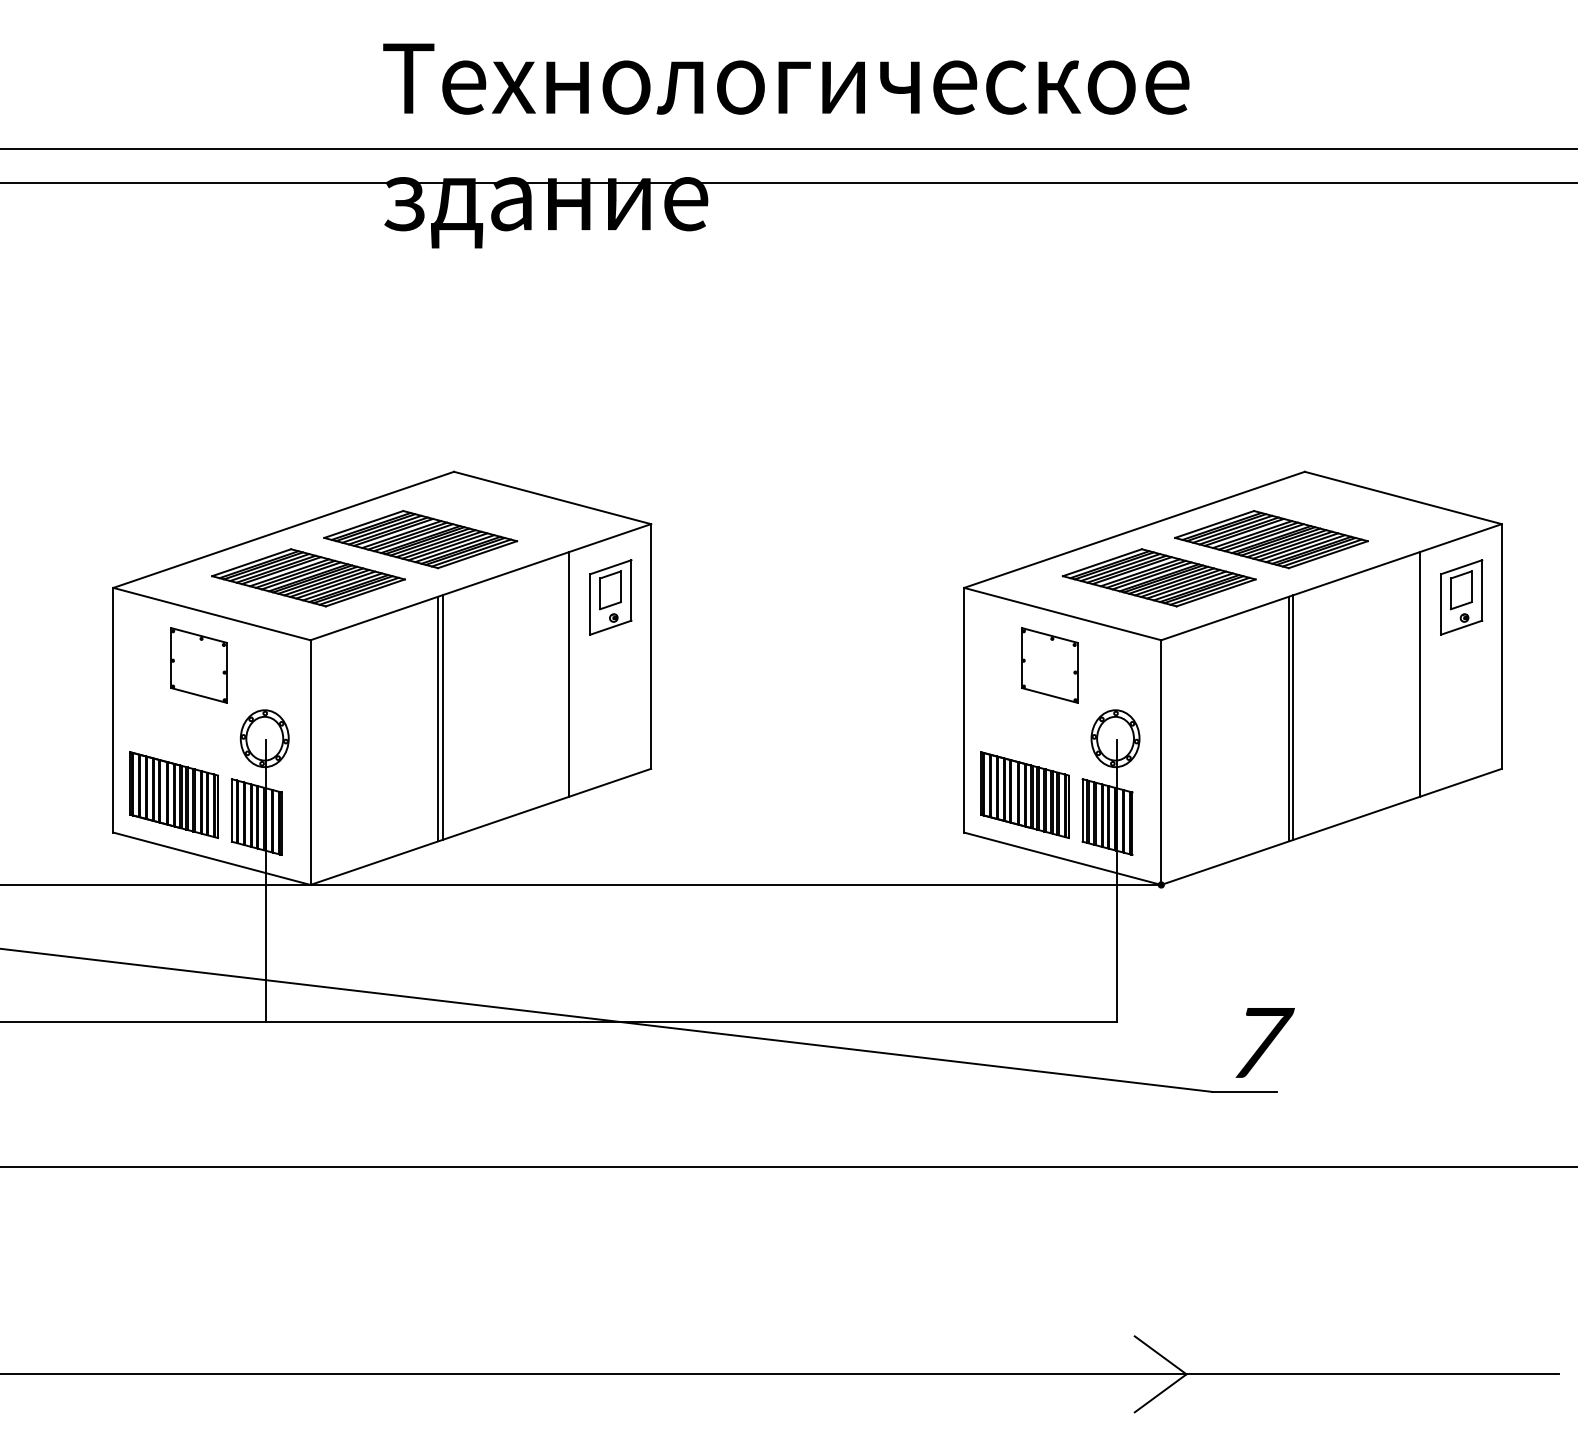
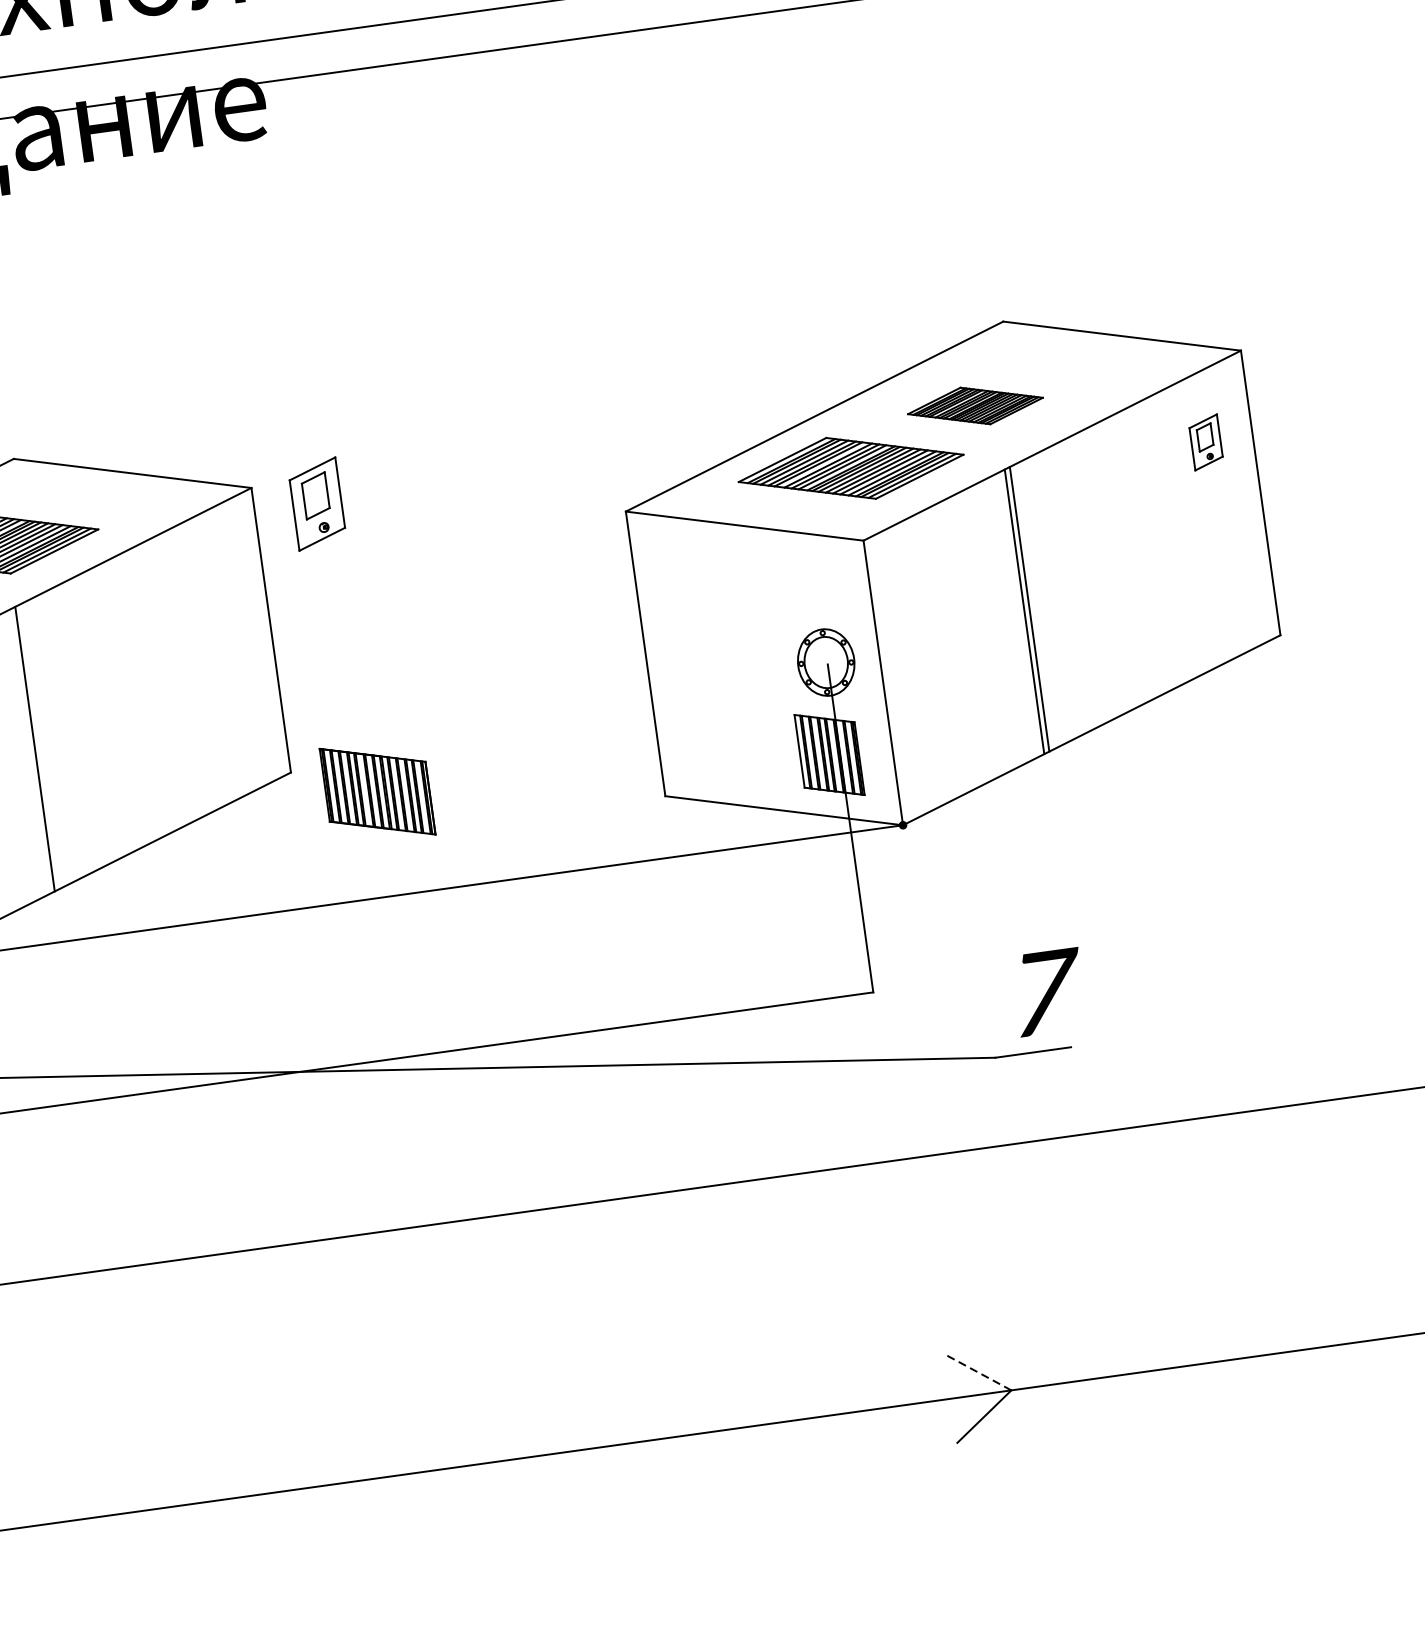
part: (1271, 539) -> (975, 405), size x0.6
part: (610, 597) -> (316, 504), moved
part: (1461, 597) -> (1205, 442), size x0.6
part: (1049, 665) -> (737, 588), removed
line: (568, 674) -> (179, 676), removed
line: (1419, 674) -> (1169, 538), removed
line: (442, 717) -> (40, 746), removed
part: (1024, 794) -> (376, 791), moved
line: (1160, 1355) -> (978, 1372), solid -> dashed

